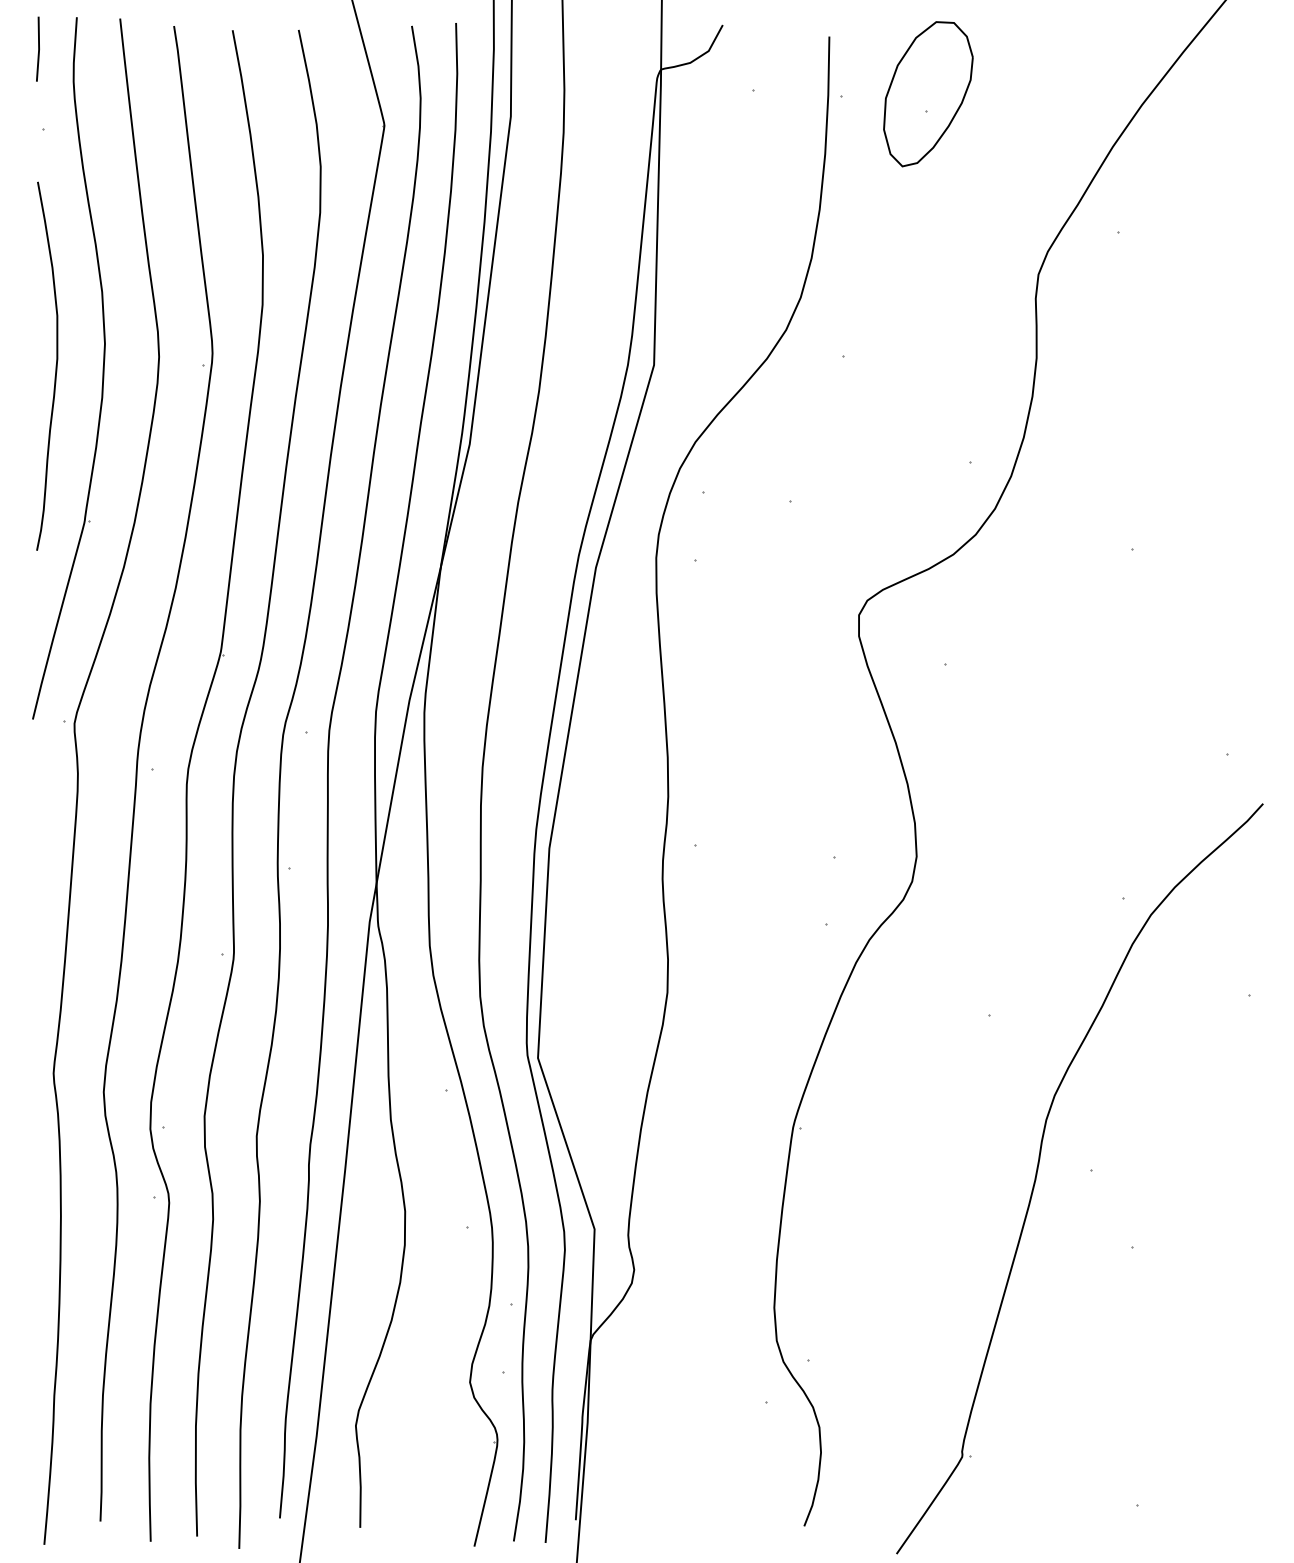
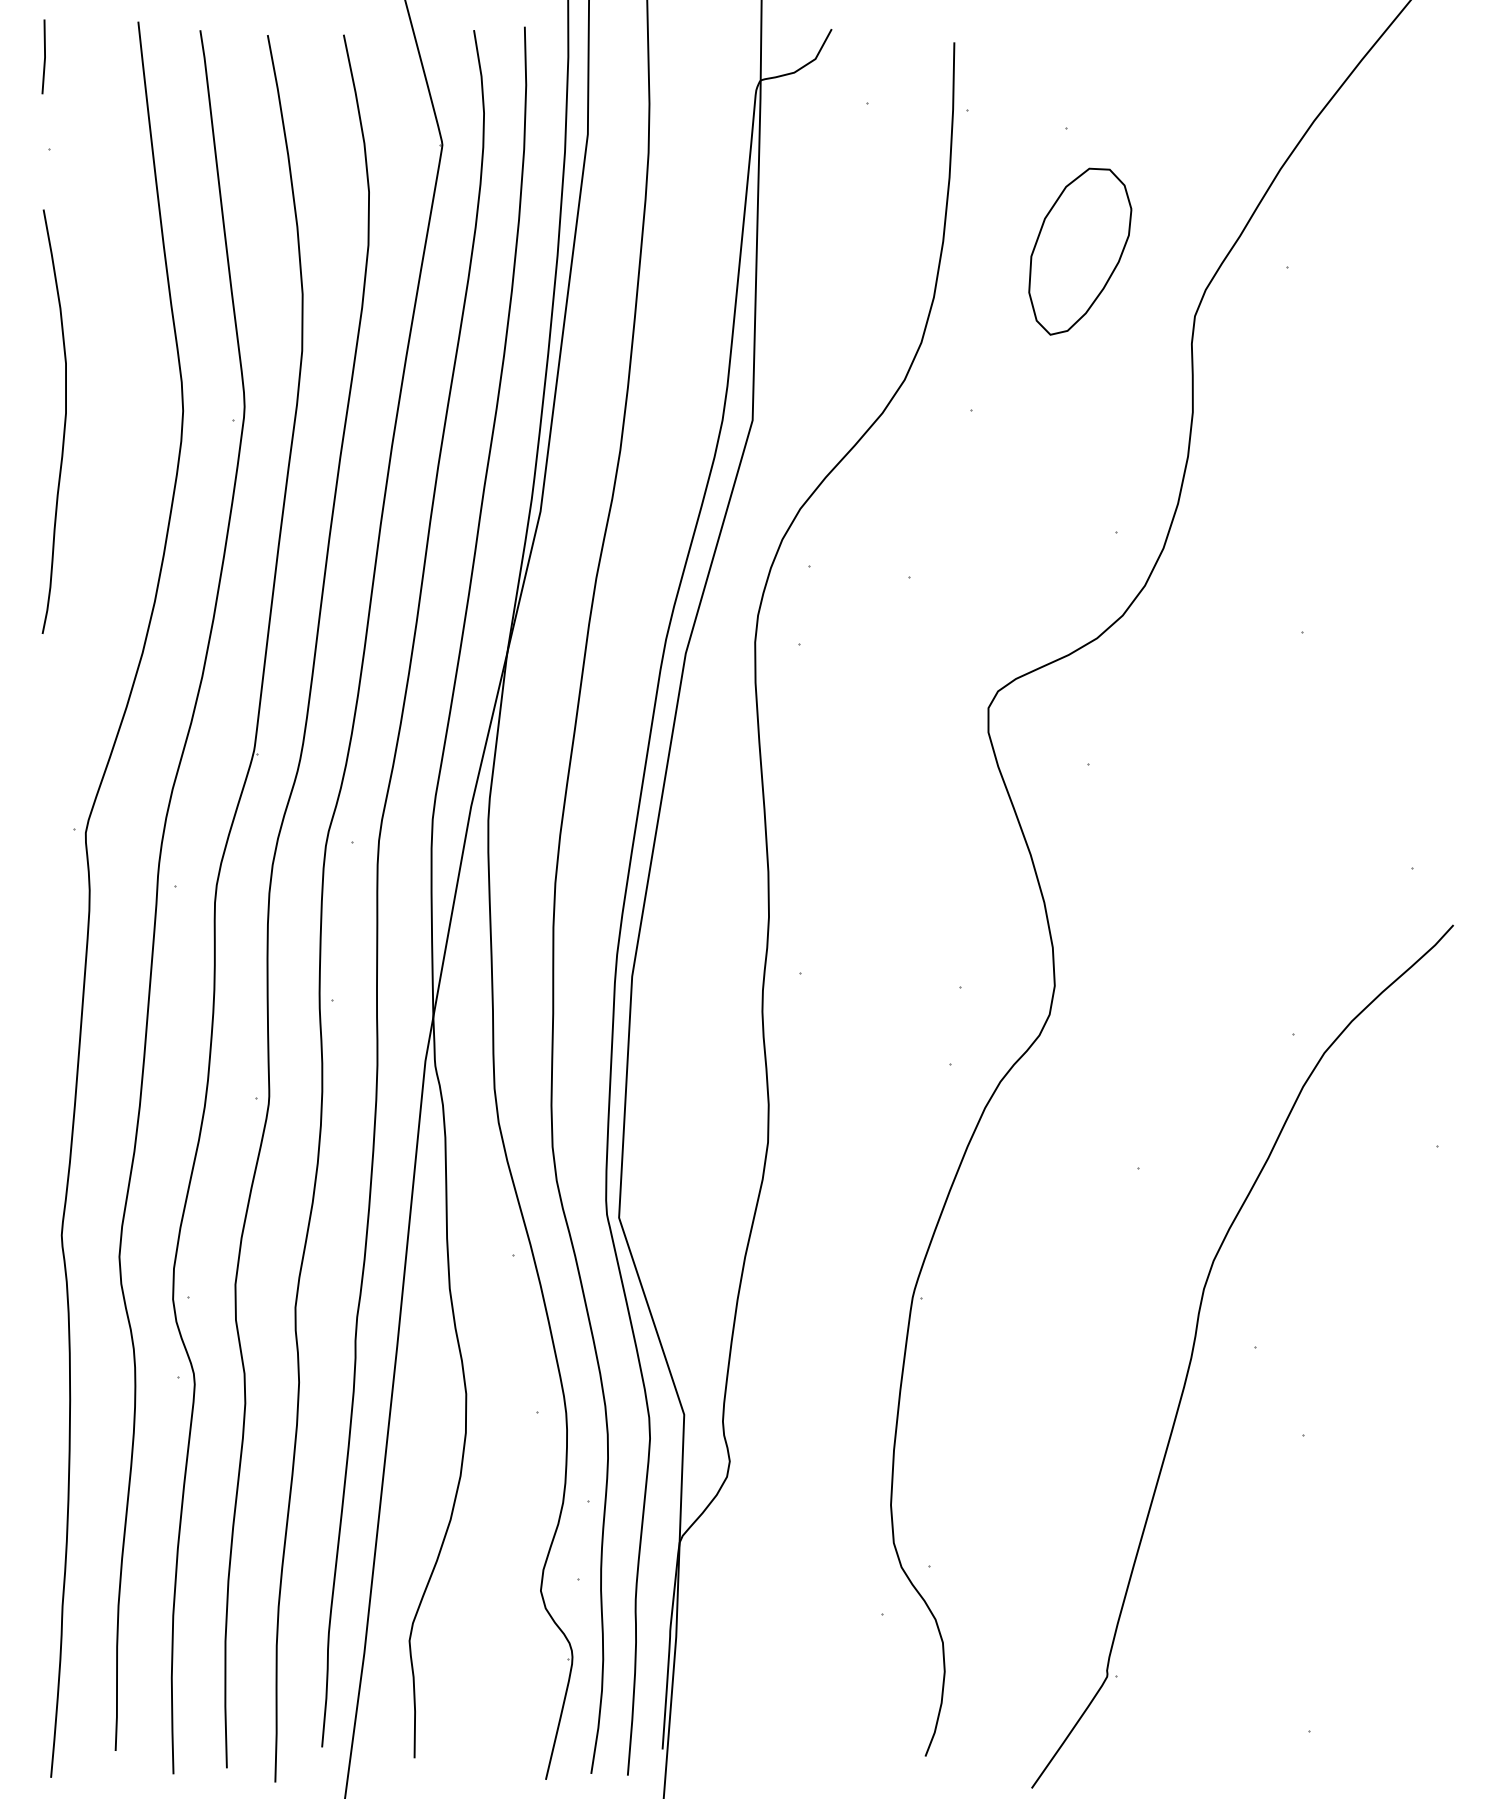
part: (928, 94) -> (1080, 251), moved
part: (102, 368) -> (118, 424), removed

